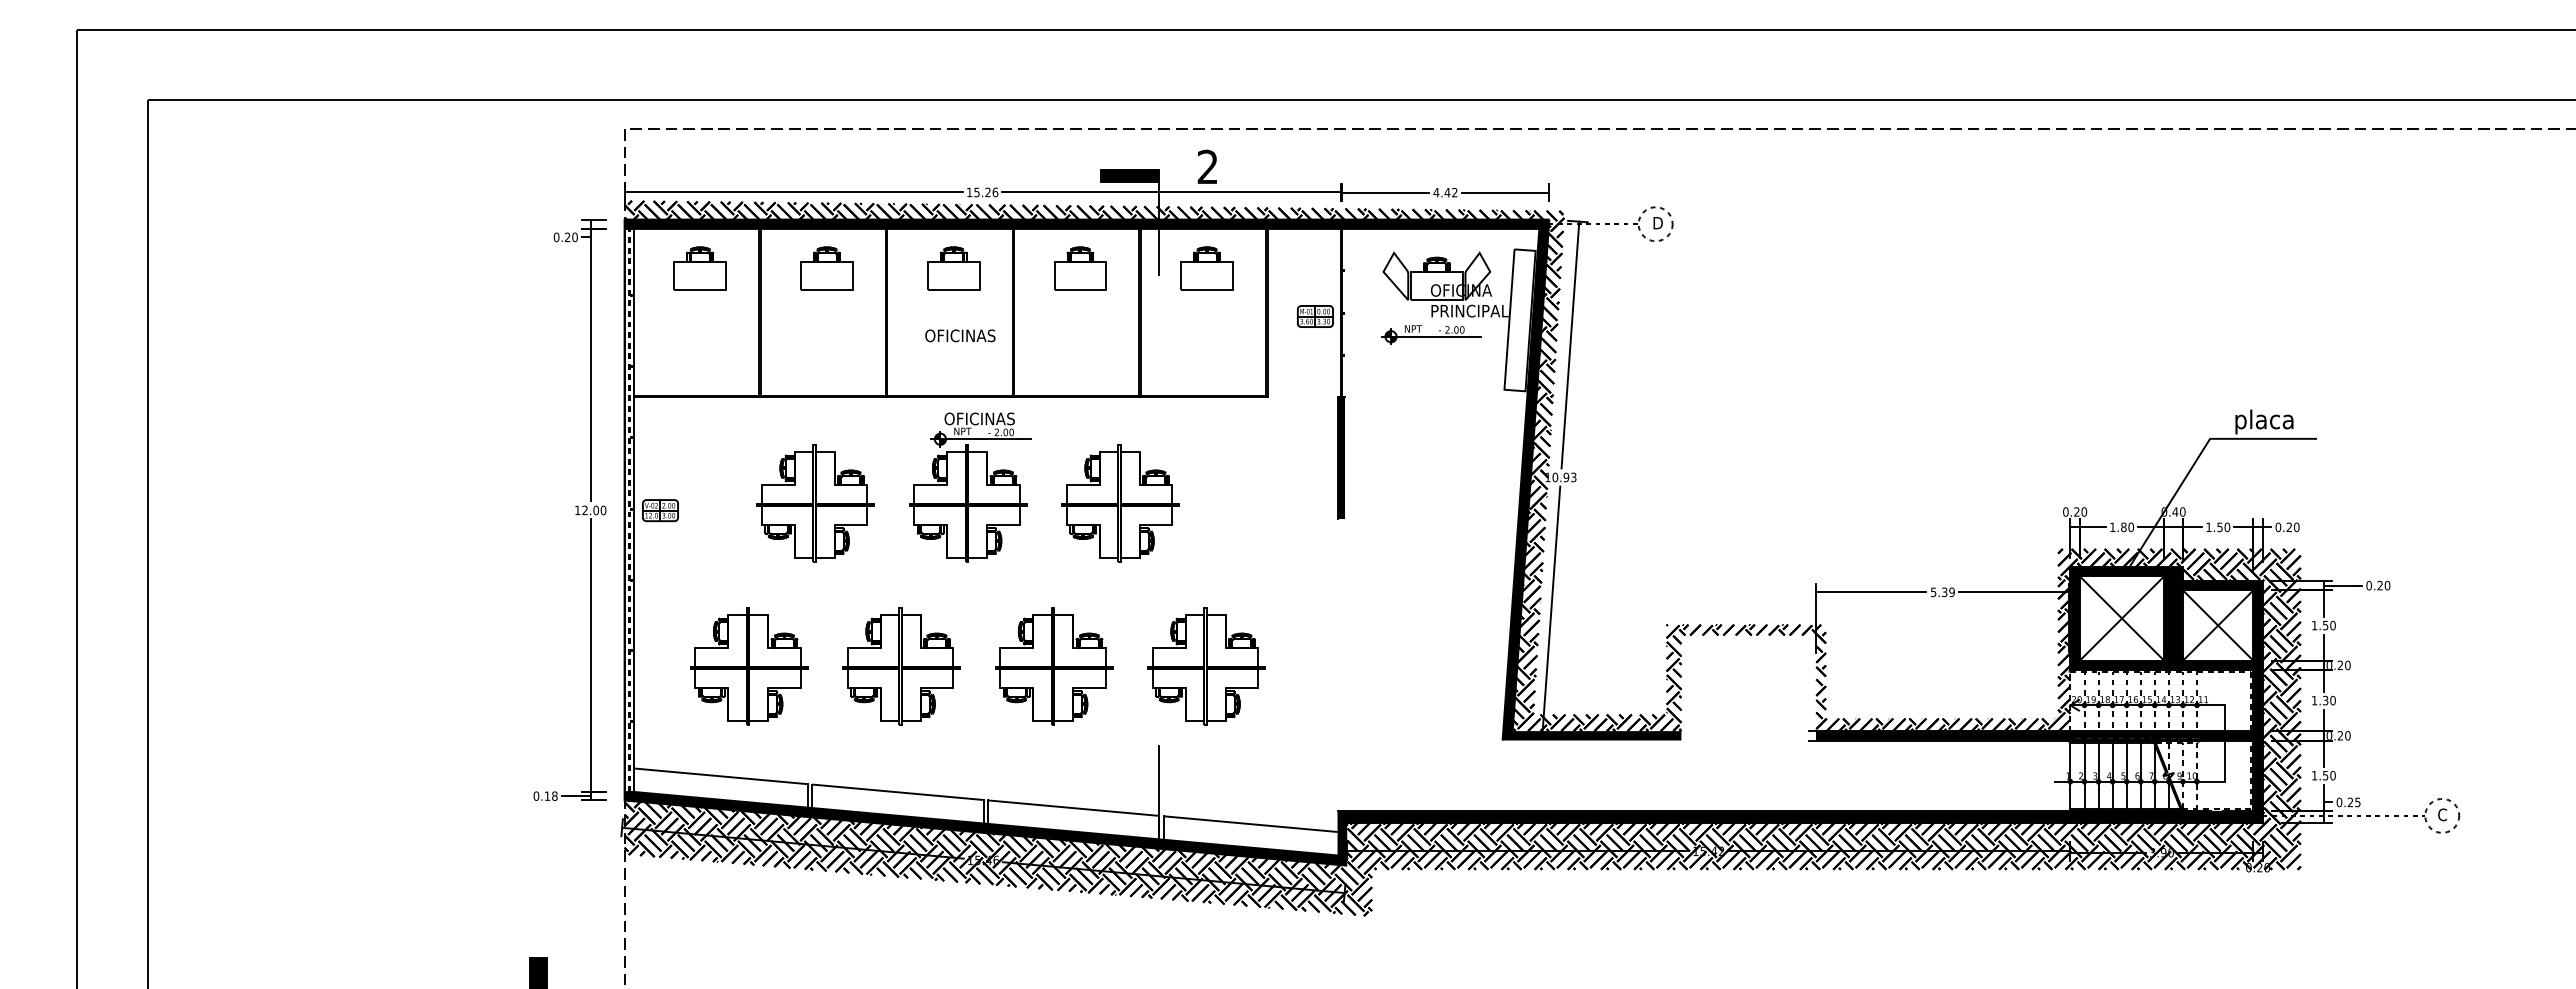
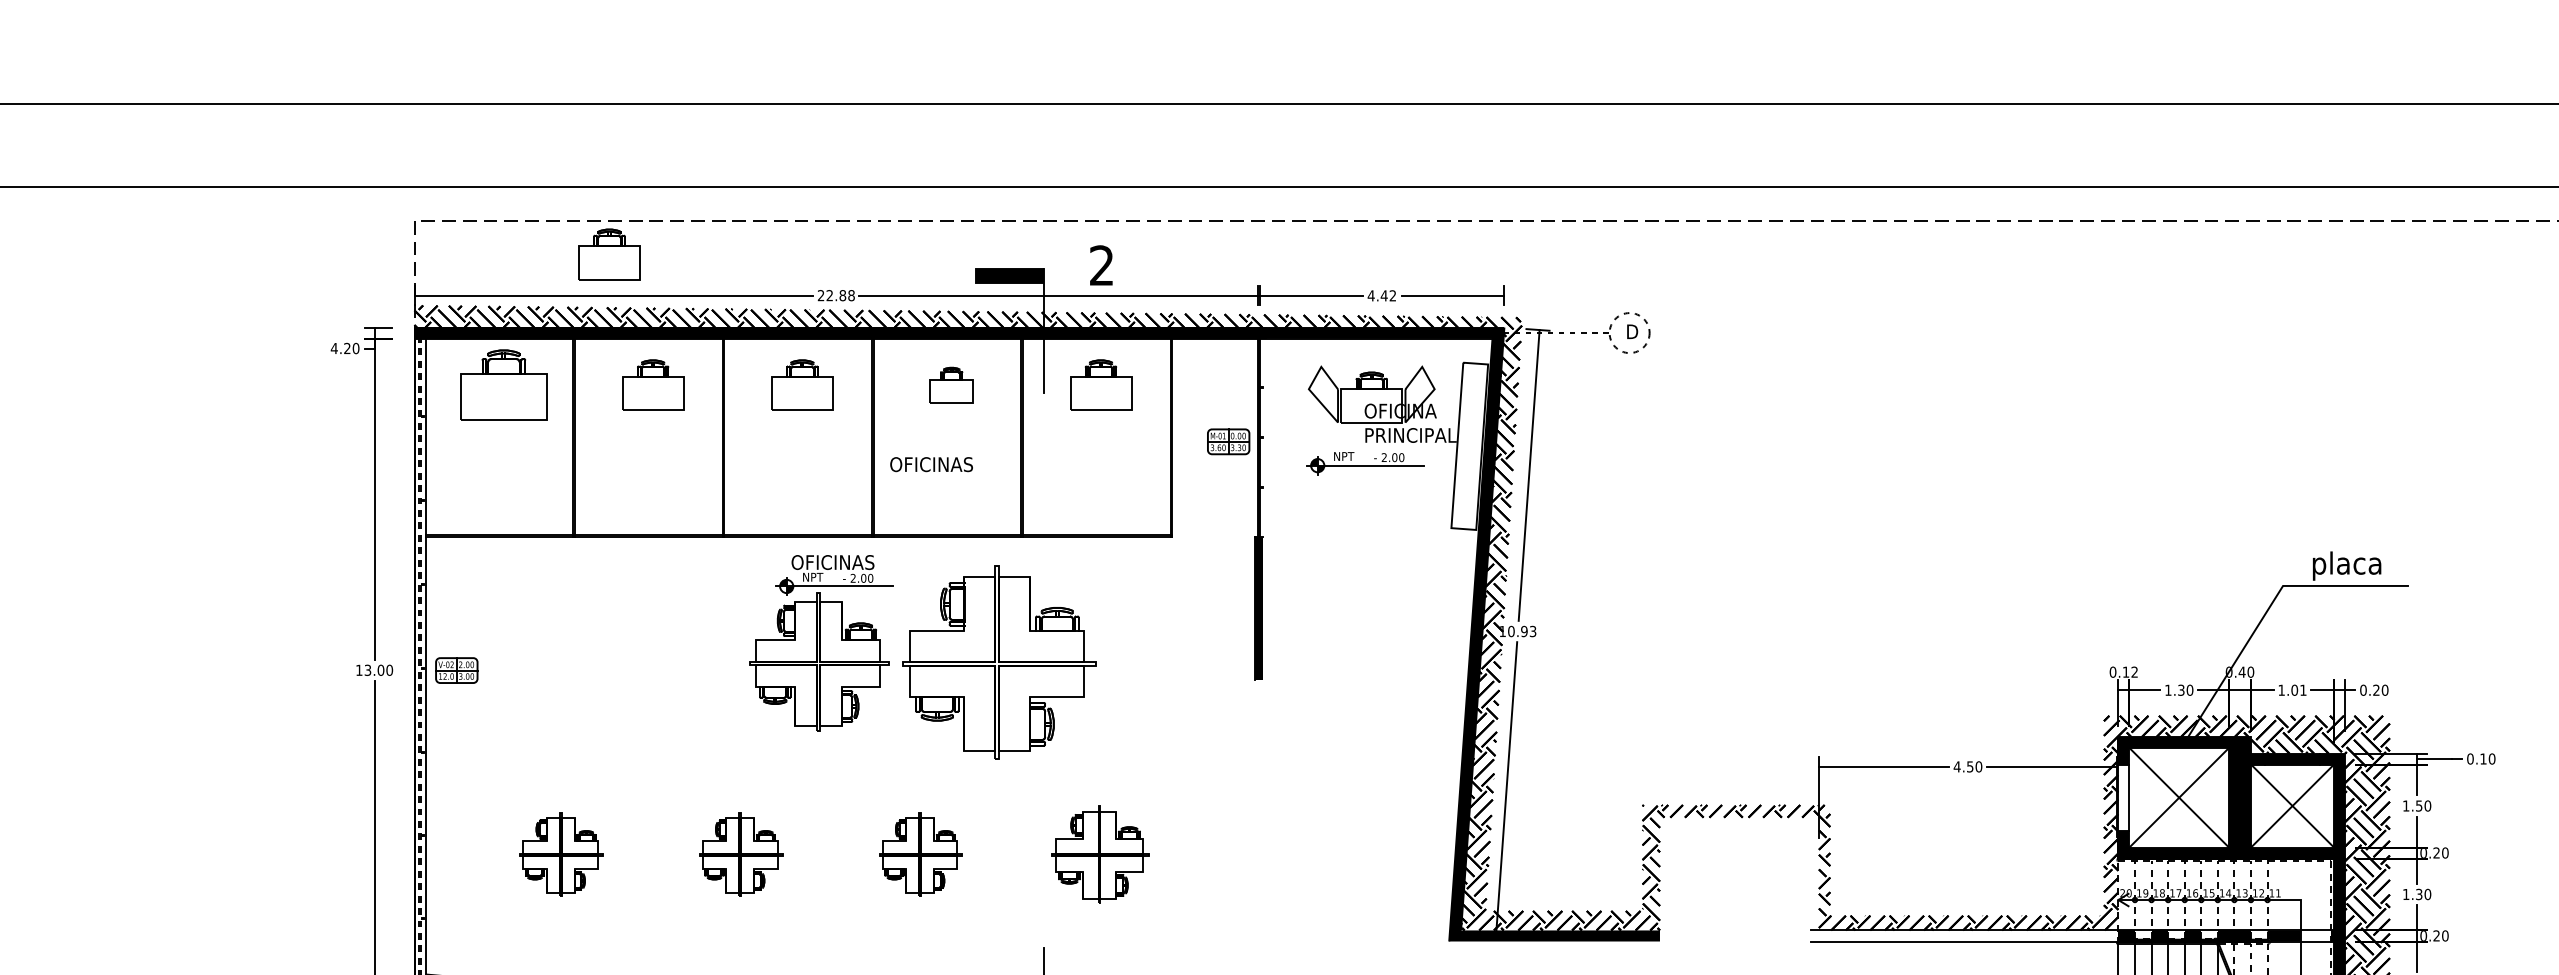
part: (789, 157) -> (608, 254), added
text: (982, 192) -> (836, 295), 15.26 -> 22.88
text: (556, 237) -> (334, 348), 0.20 -> 4.20
part: (699, 268) -> (502, 385), size x1.4
part: (1080, 268) -> (951, 385), size x0.7
text: (960, 335) -> (931, 464), moved
part: (815, 503) -> (639, 662), removed
part: (1120, 503) -> (998, 662), size x1.4
text: (584, 510) -> (367, 670), 12.00 -> 13.00
text: (2080, 511) -> (2130, 671), 0.20 -> 0.12
text: (2123, 527) -> (2180, 690), 1.80 -> 1.30
text: (2223, 527) -> (2298, 690), 1.50 -> 1.01
text: (2379, 585) -> (2482, 758), 0.20 -> 0.10
text: (1942, 592) -> (1967, 767), 5.39 -> 4.50
fill: (2074, 618) -> (2123, 797), removed
part: (749, 666) -> (561, 854), size x0.6
part: (901, 666) -> (740, 854), size x0.6
part: (1054, 666) -> (921, 854), size x0.6
part: (1206, 666) -> (1100, 854), size x0.7
fill: (2091, 734) -> (2143, 934), removed
fill: (2119, 734) -> (2176, 934), removed
fill: (2147, 734) -> (2209, 934), removed
fill: (2189, 734) -> (2258, 934), removed
fill: (1943, 735) -> (1968, 935), removed
fill: (2238, 735) -> (2316, 935), removed

